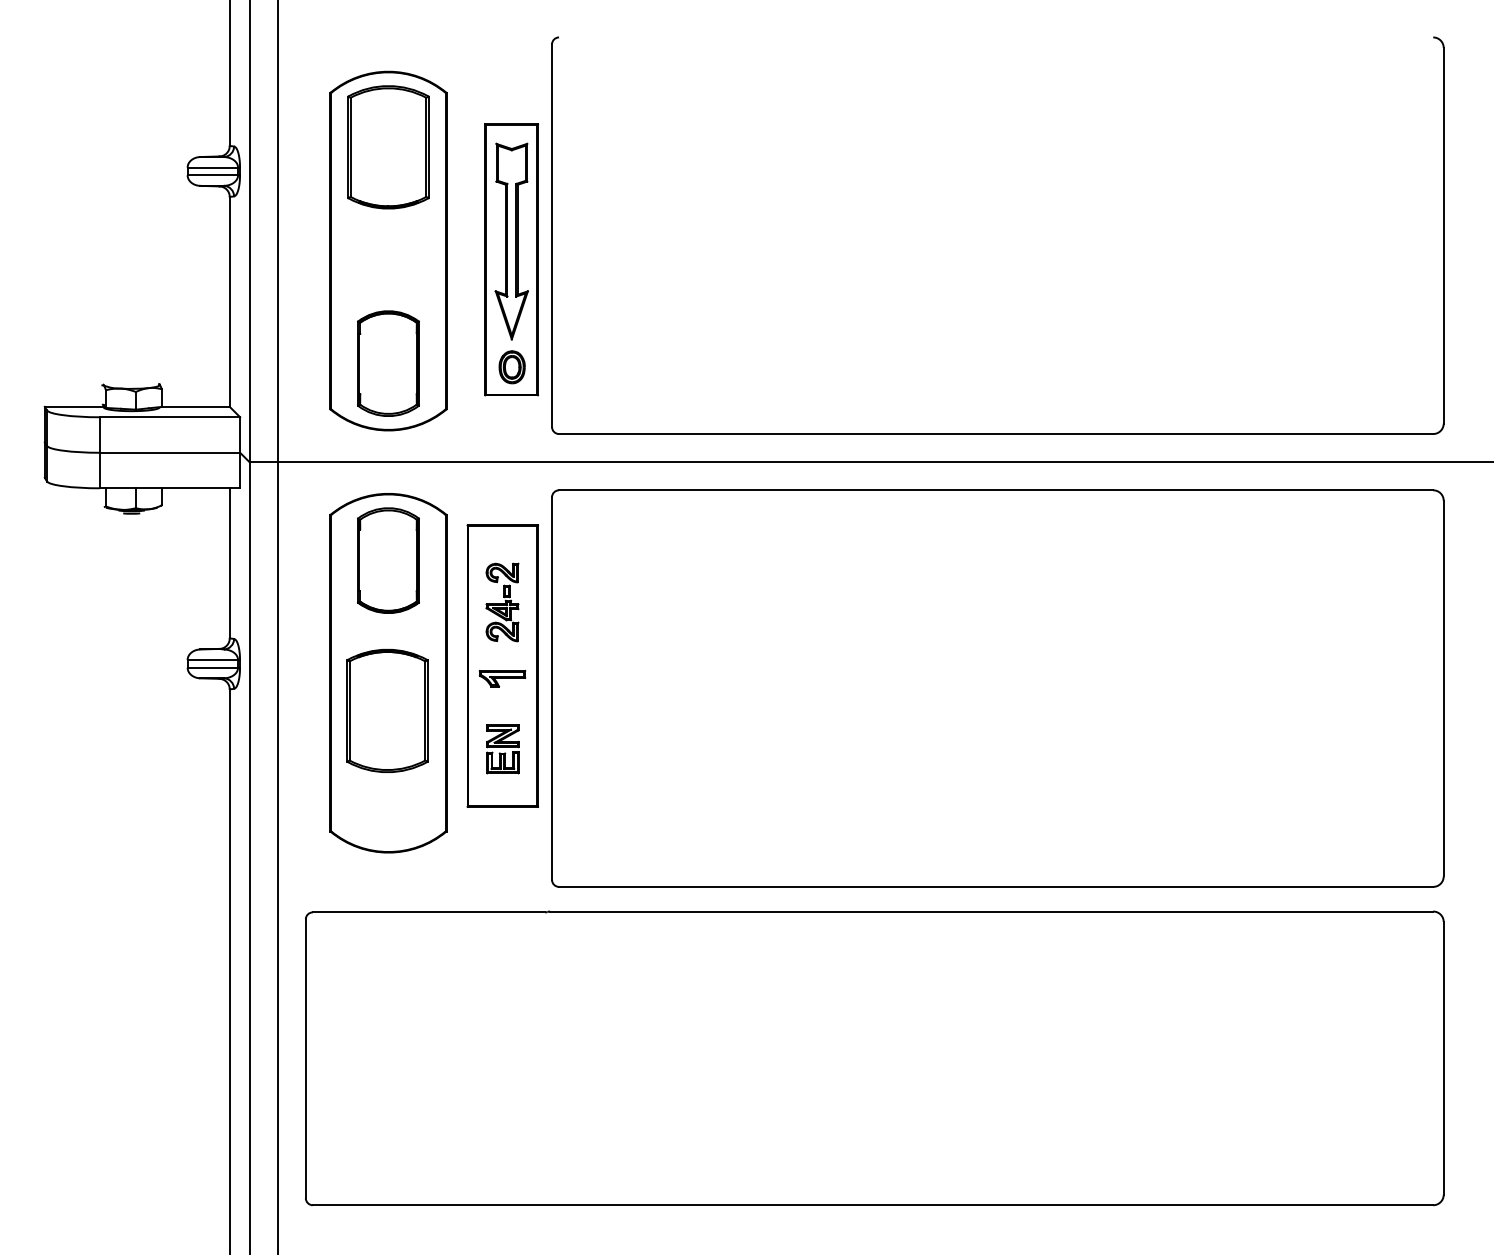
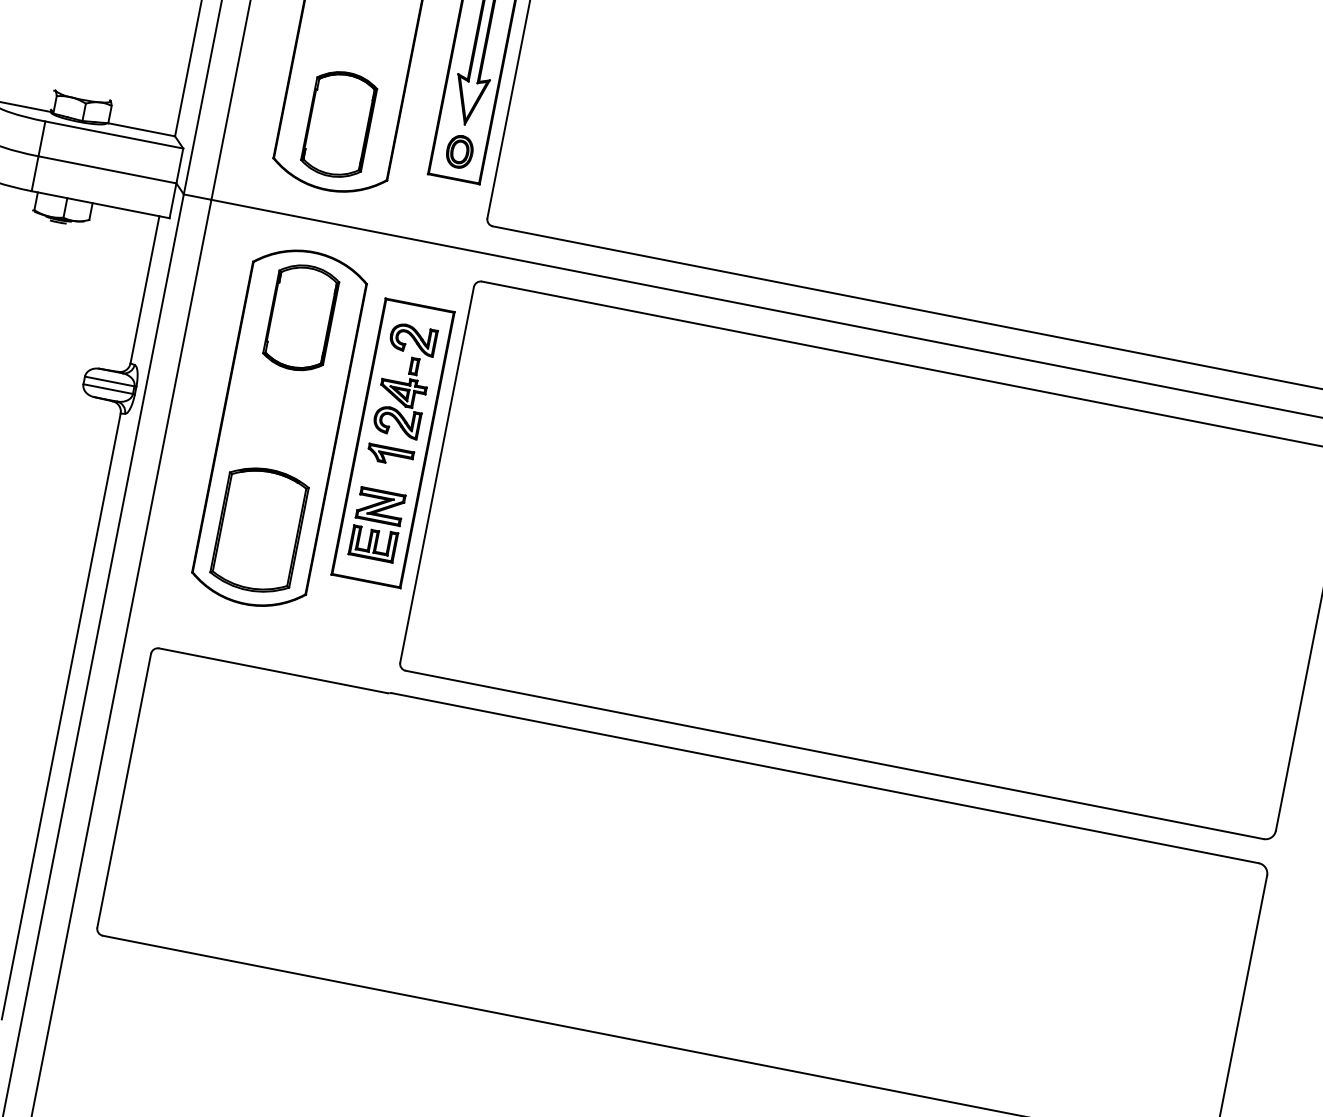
part: (502, 602) -> (405, 380), size x1.43
part: (387, 710) -> (259, 529), moved
part: (502, 749) -> (376, 525), size x1.43

